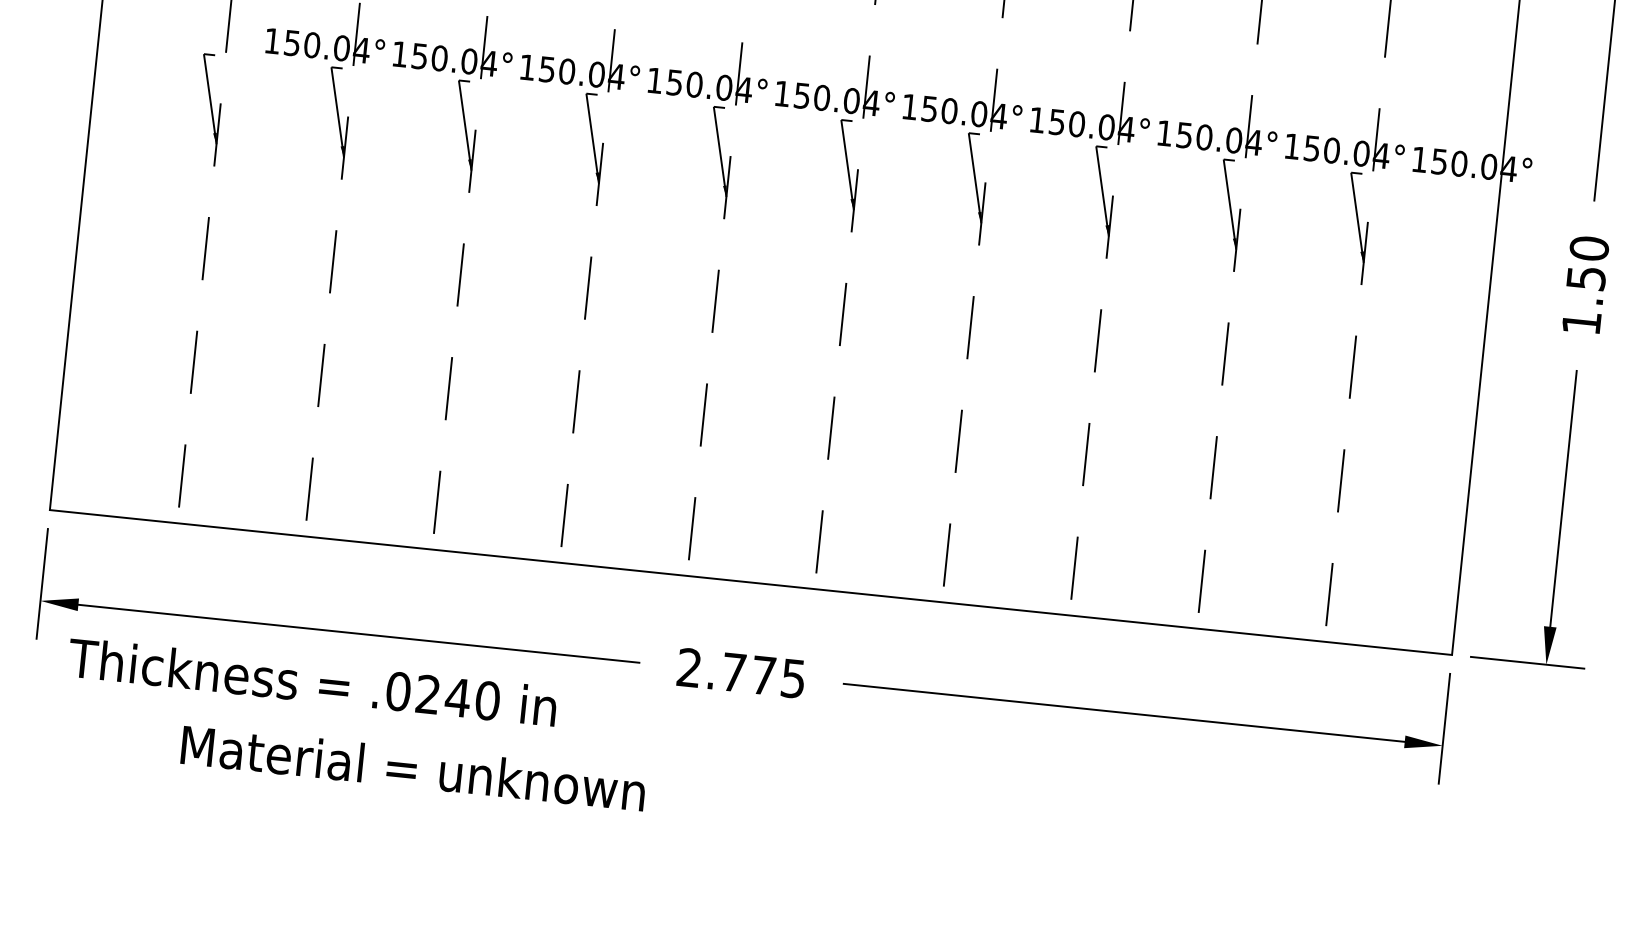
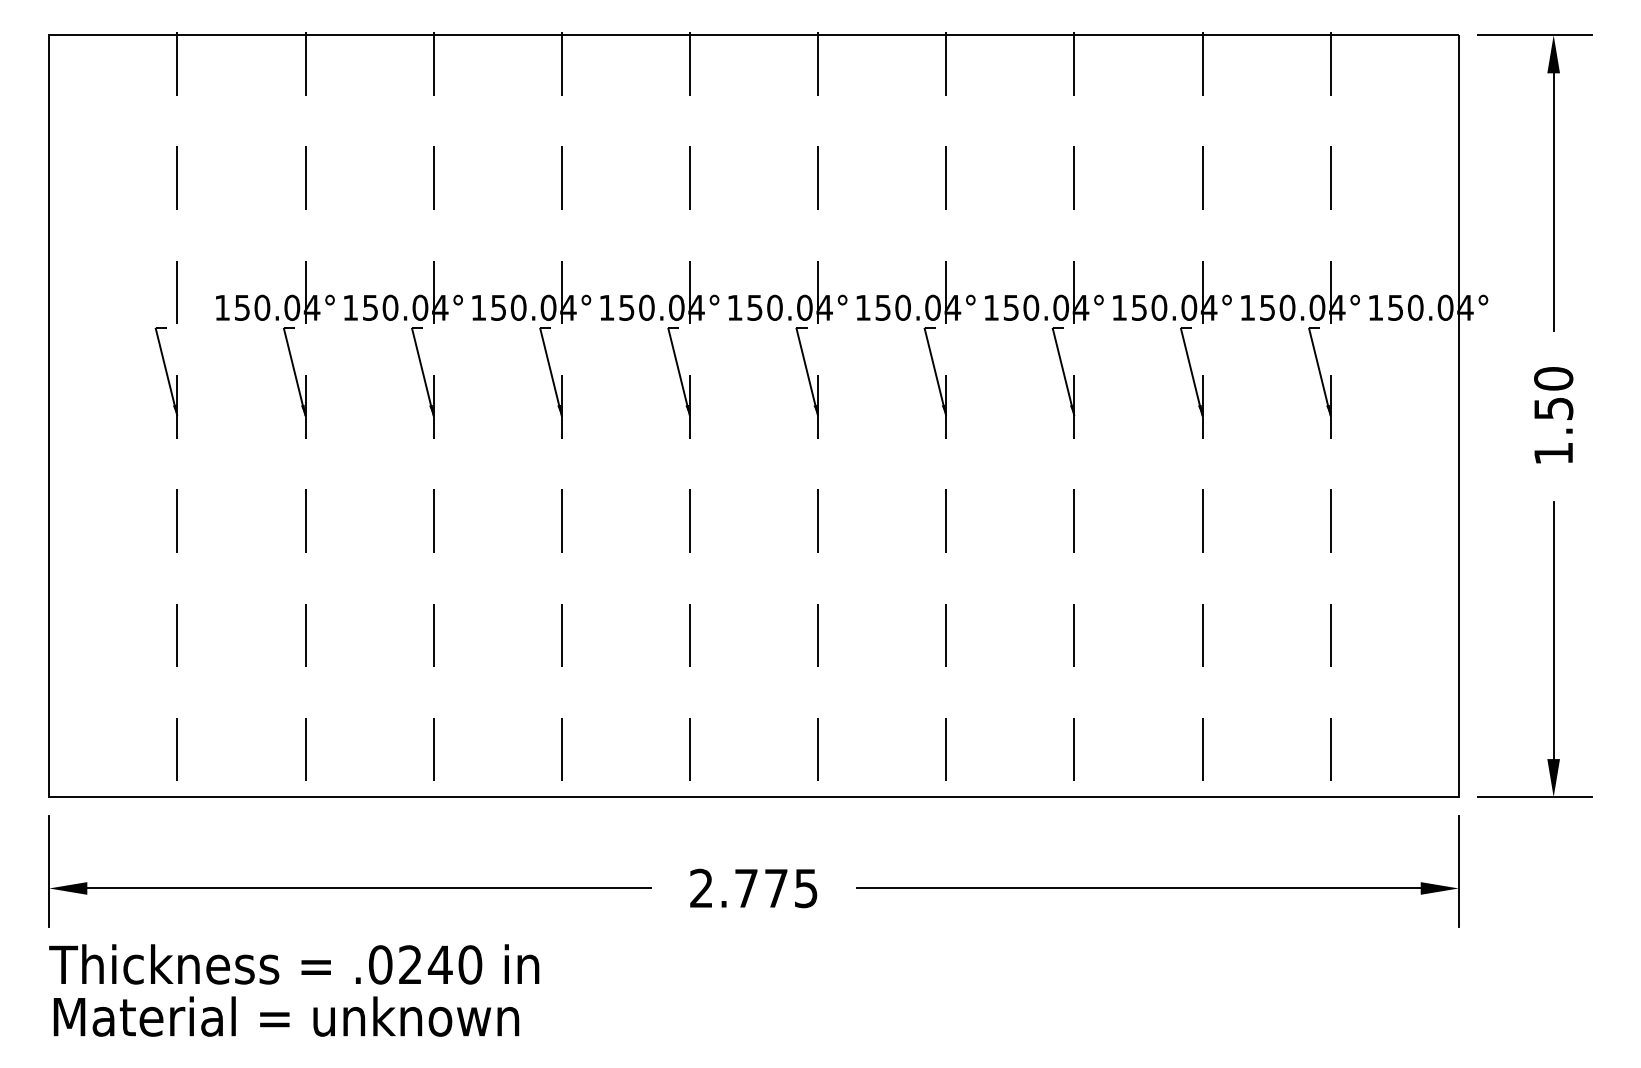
text: (312, 682) -> (294, 964), moved
text: (413, 768) -> (286, 1016), moved

